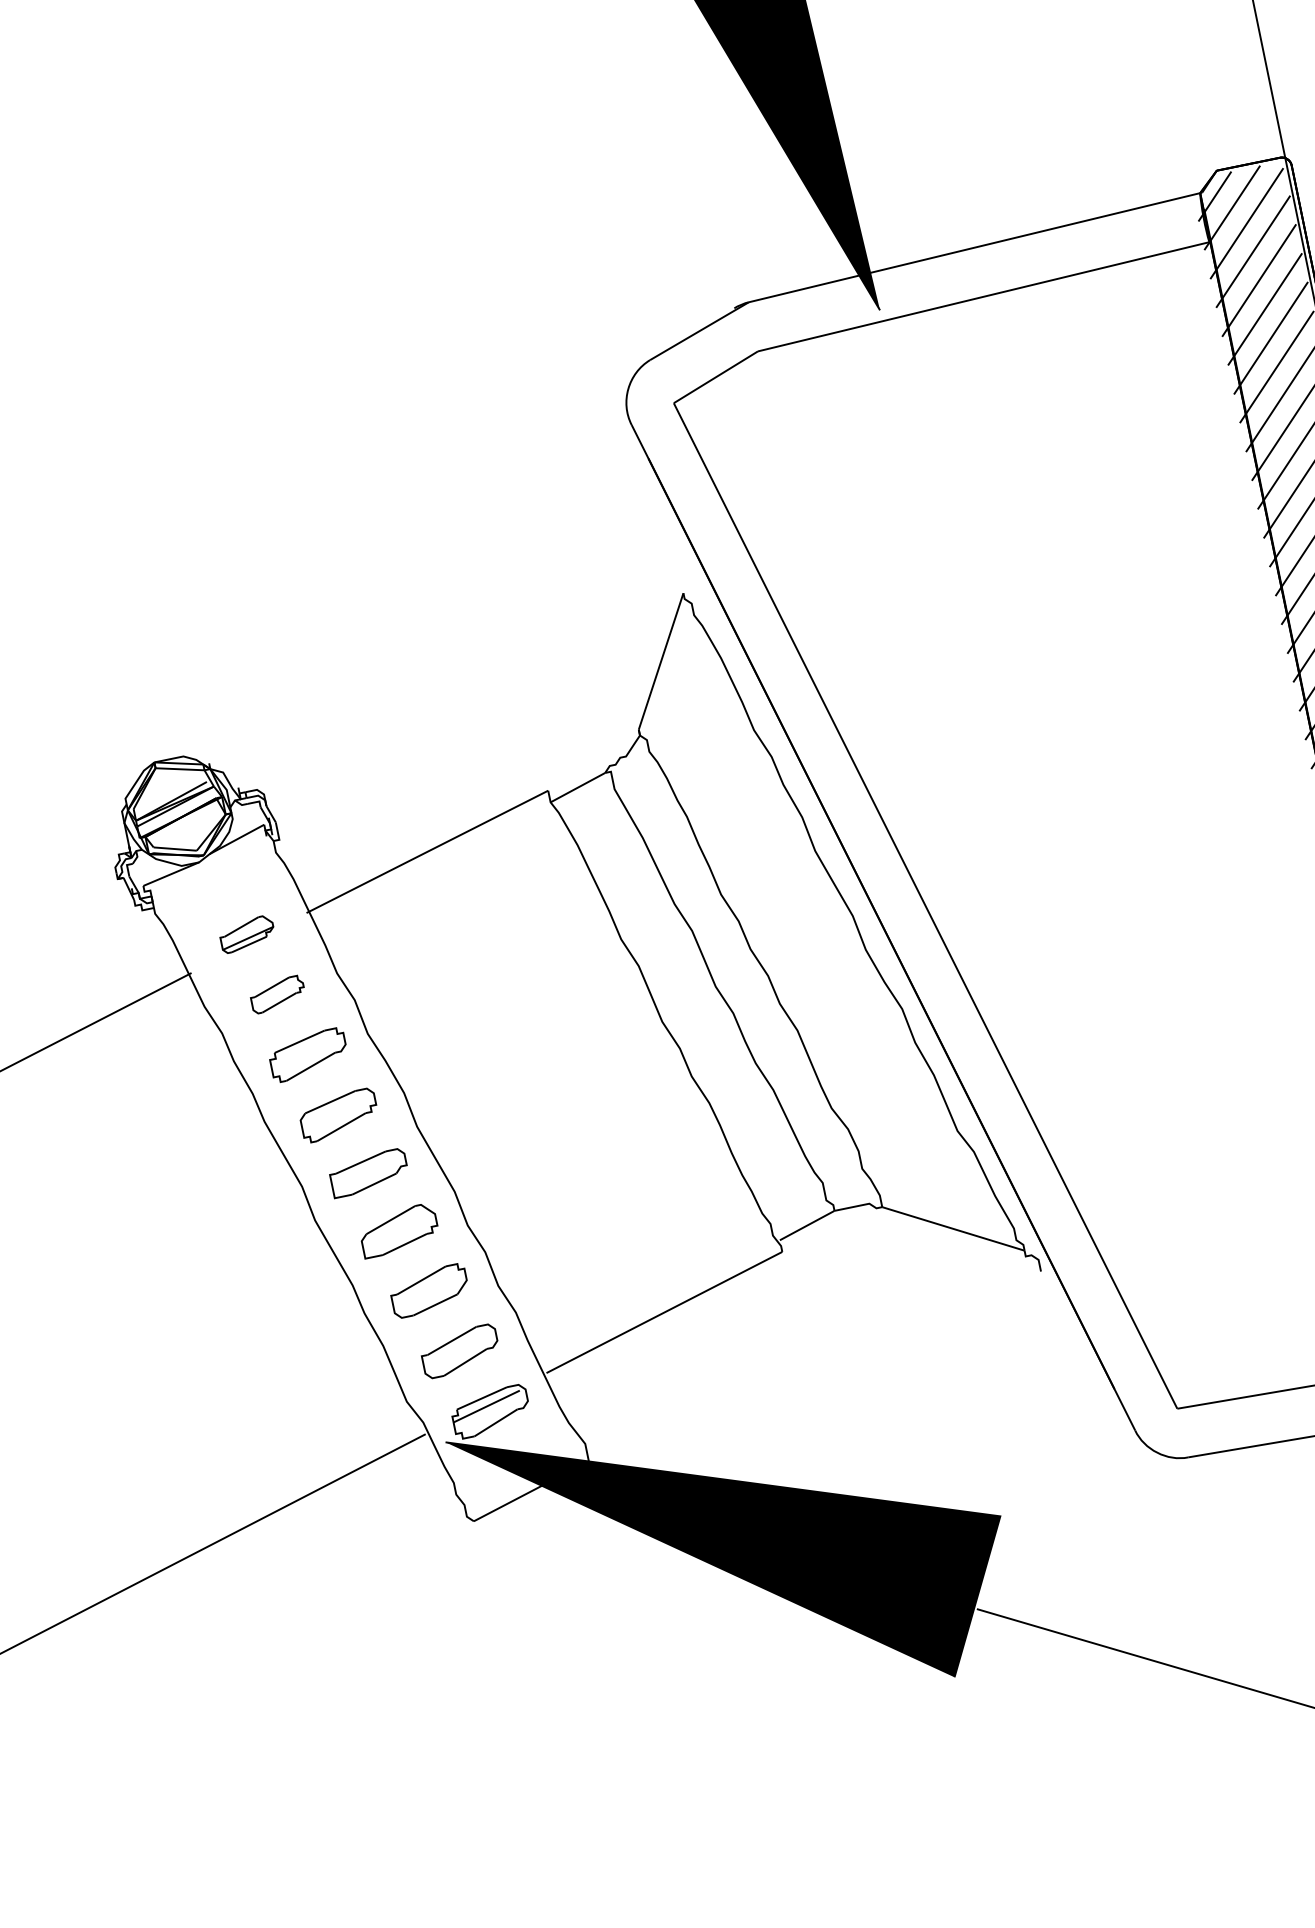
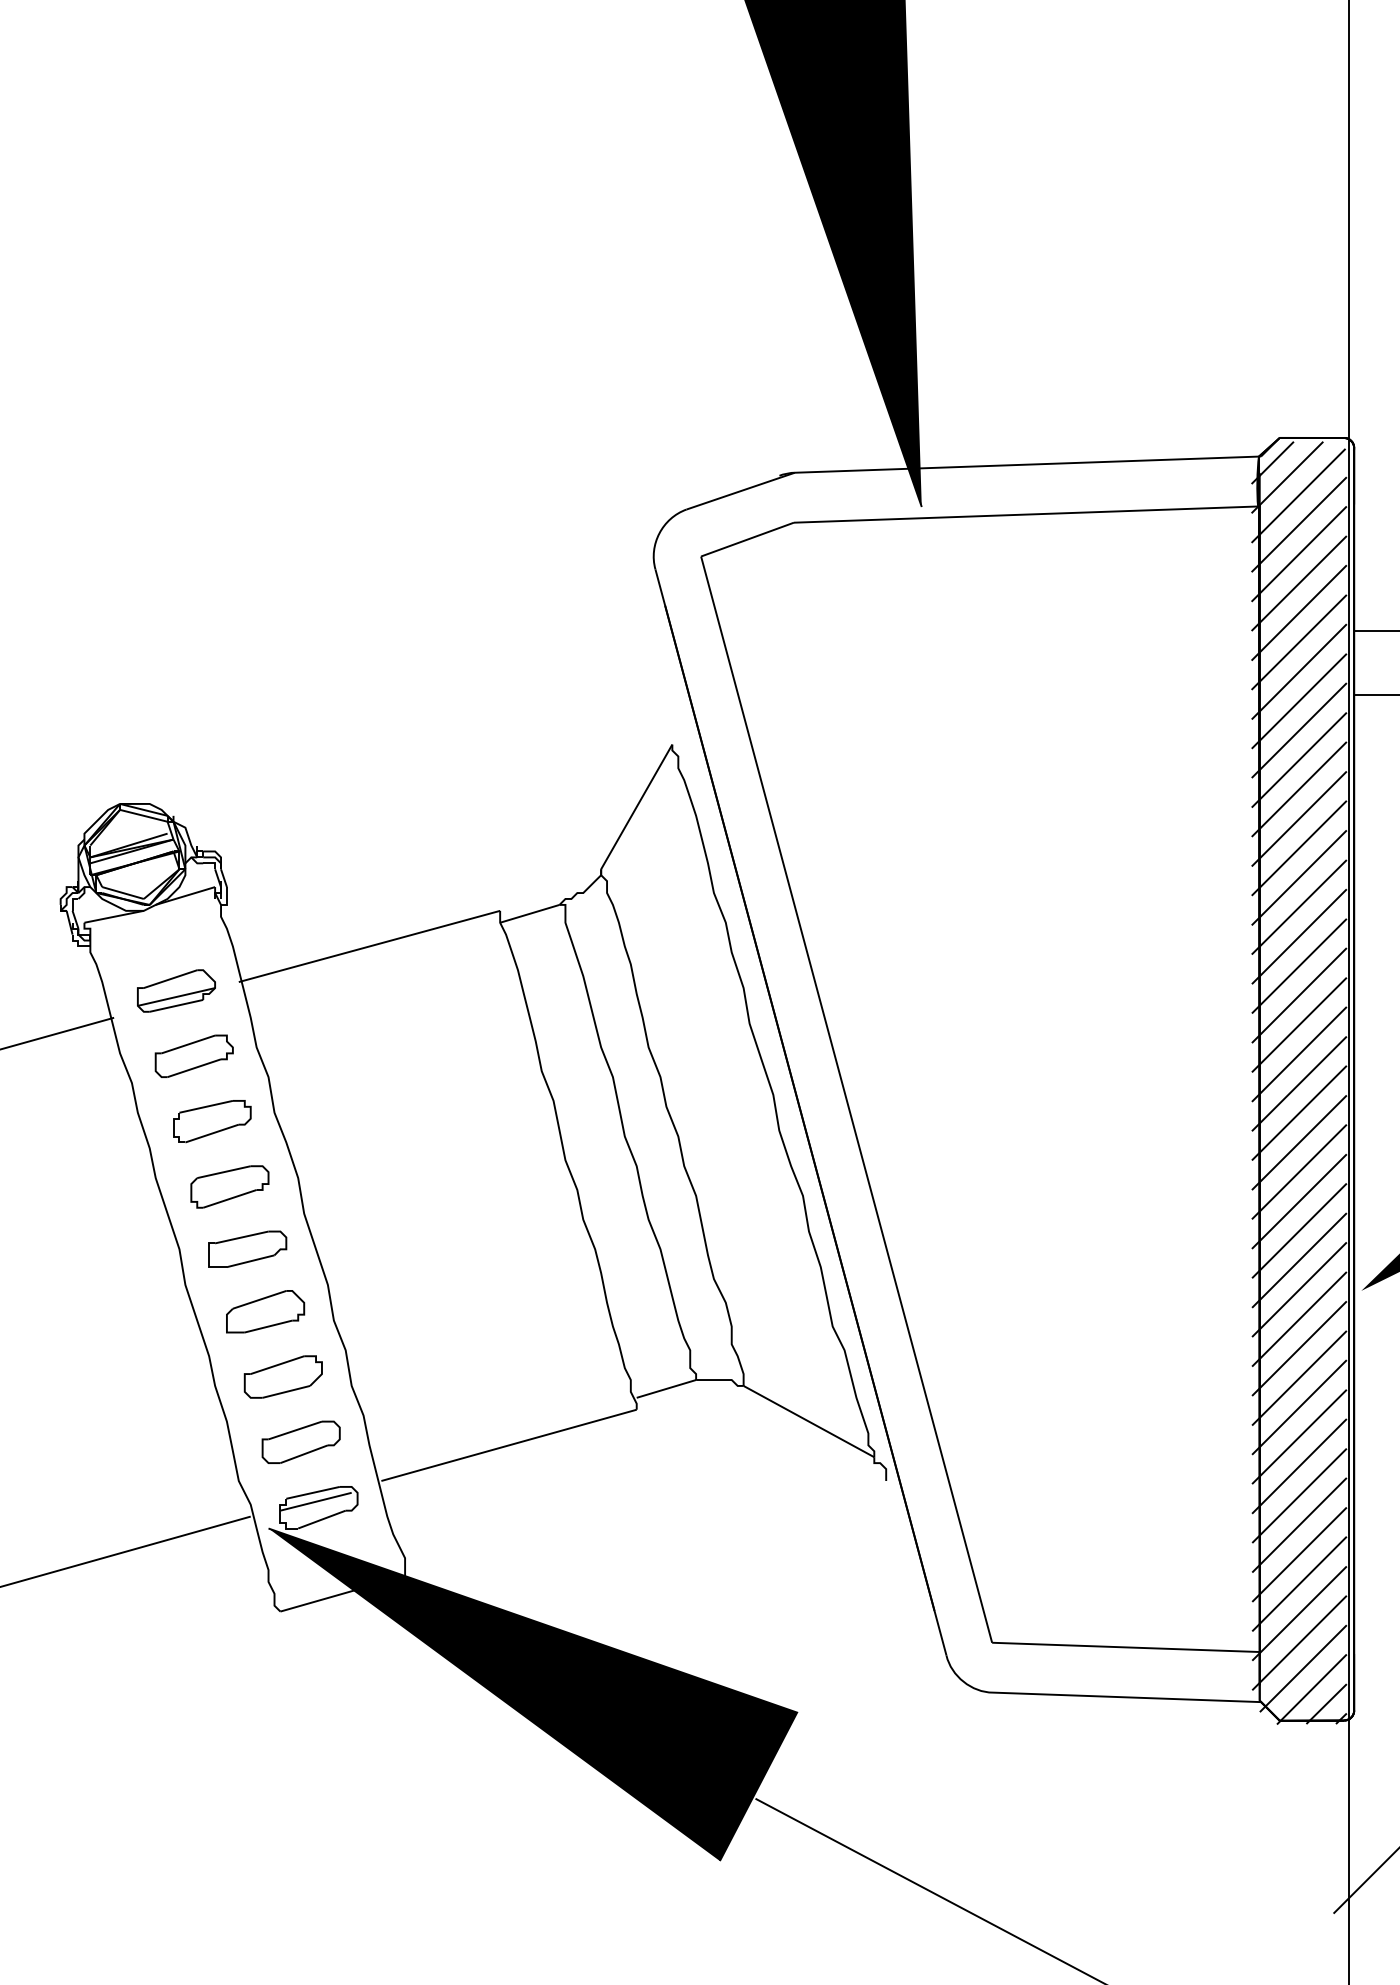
part: (247, 933) -> (176, 990), size x1.43
part: (276, 994) -> (193, 1055), size x1.43

